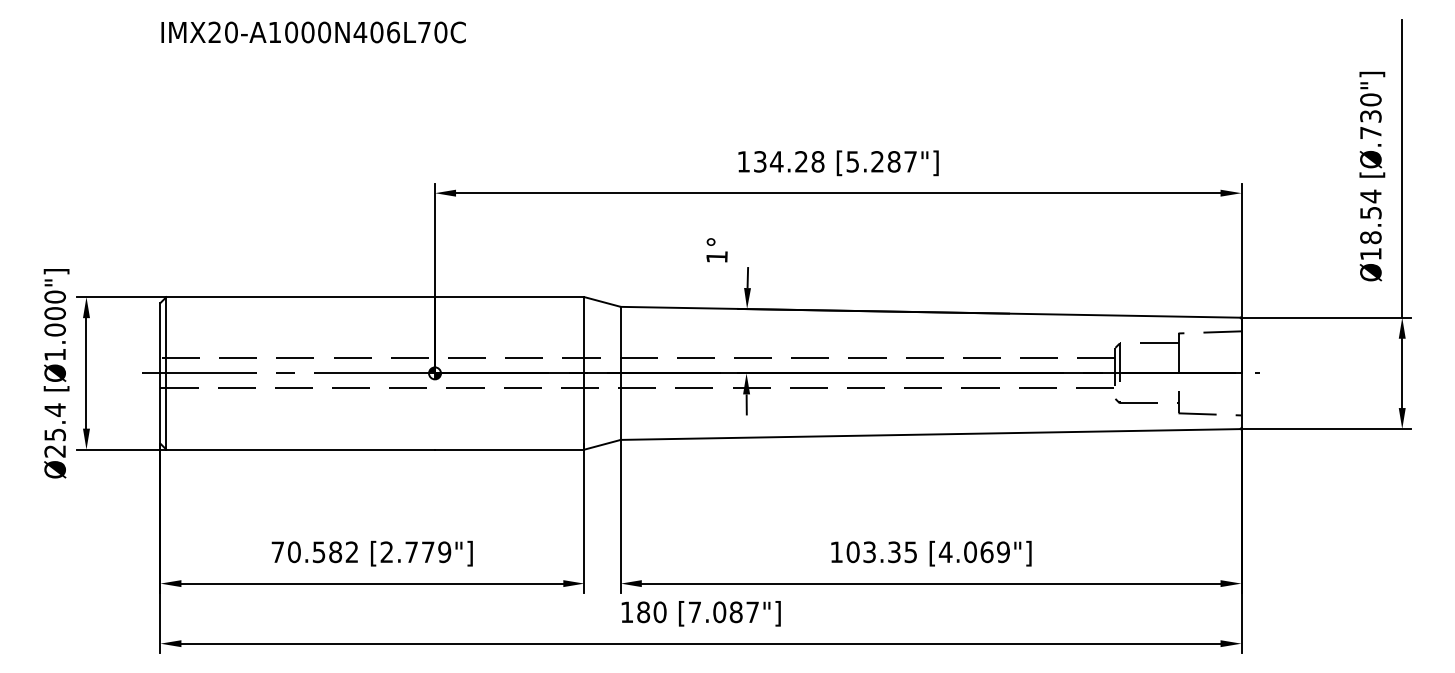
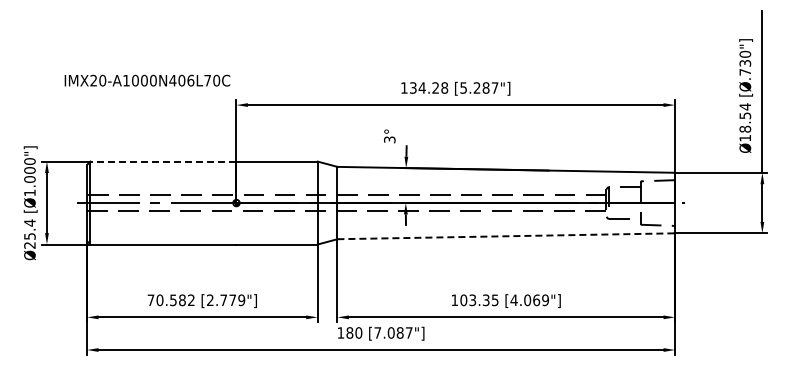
text: (313, 32) -> (147, 80), moved
text: (716, 256) -> (389, 139), 1° -> 3°
line: (298, 296) -> (162, 161), solid -> dashed
line: (929, 434) -> (505, 236), solid -> dashed

